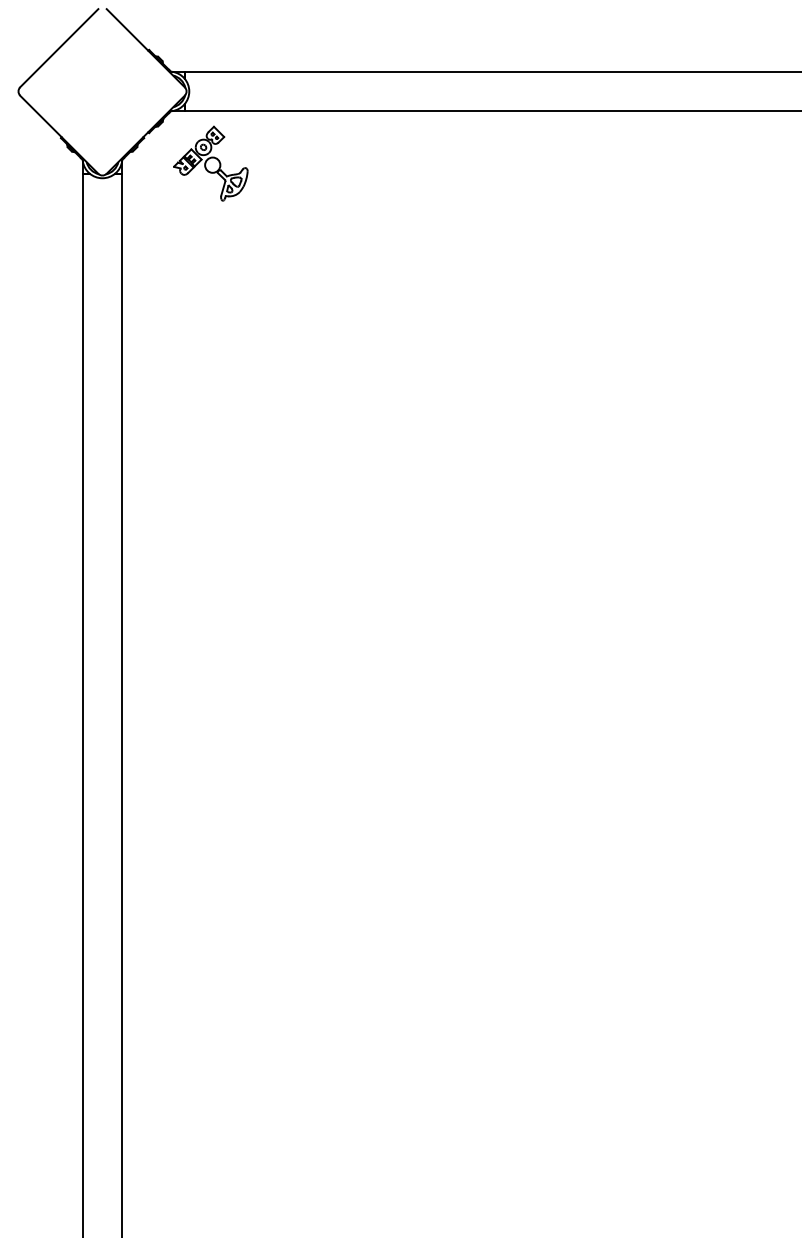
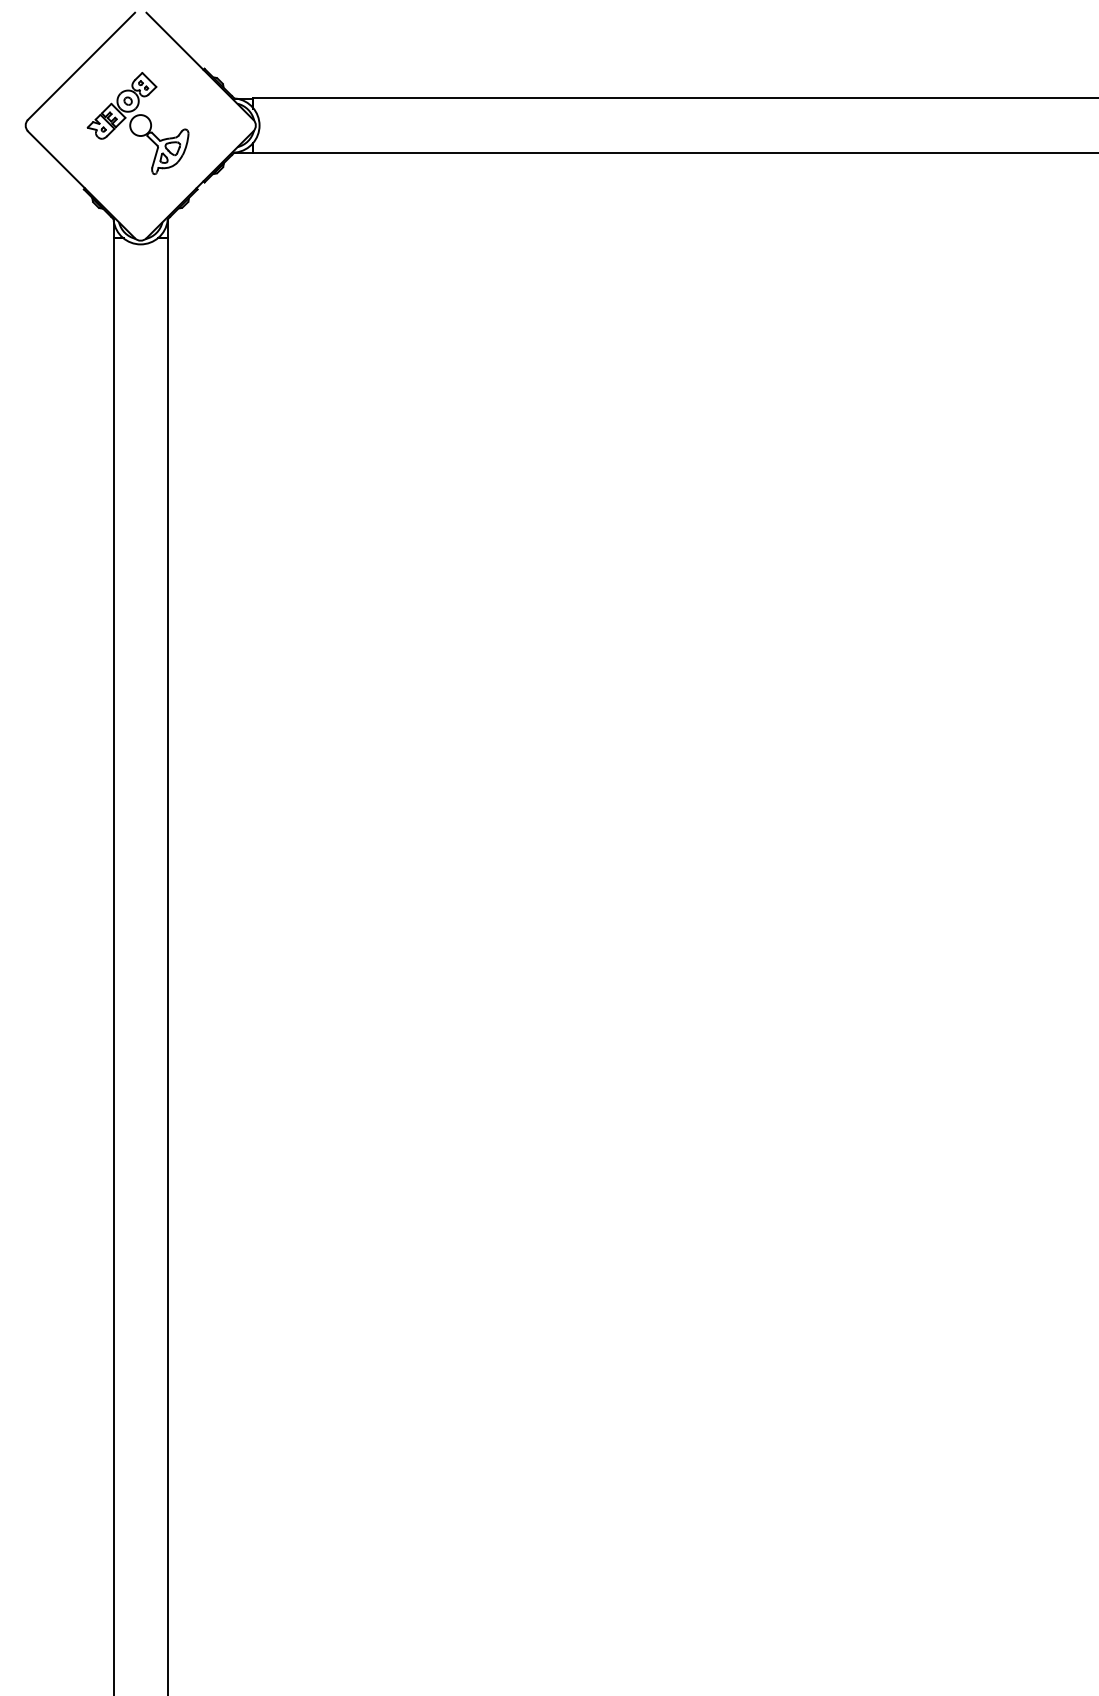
part: (210, 163) -> (137, 123), moved

